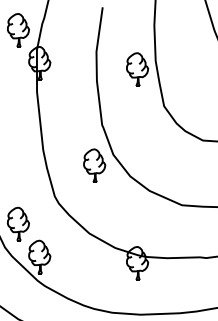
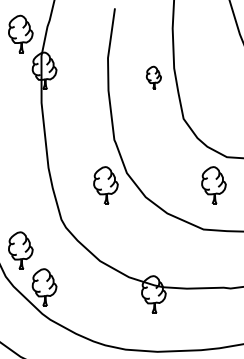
part: (137, 69) -> (153, 77), size x0.6
part: (190, 165) -> (213, 185), added

